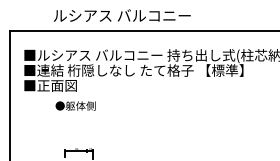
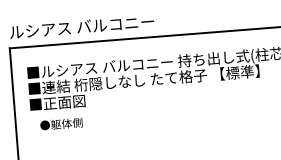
text: (122, 15) -> (82, 26), moved
text: (75, 105) -> (61, 123), moved

